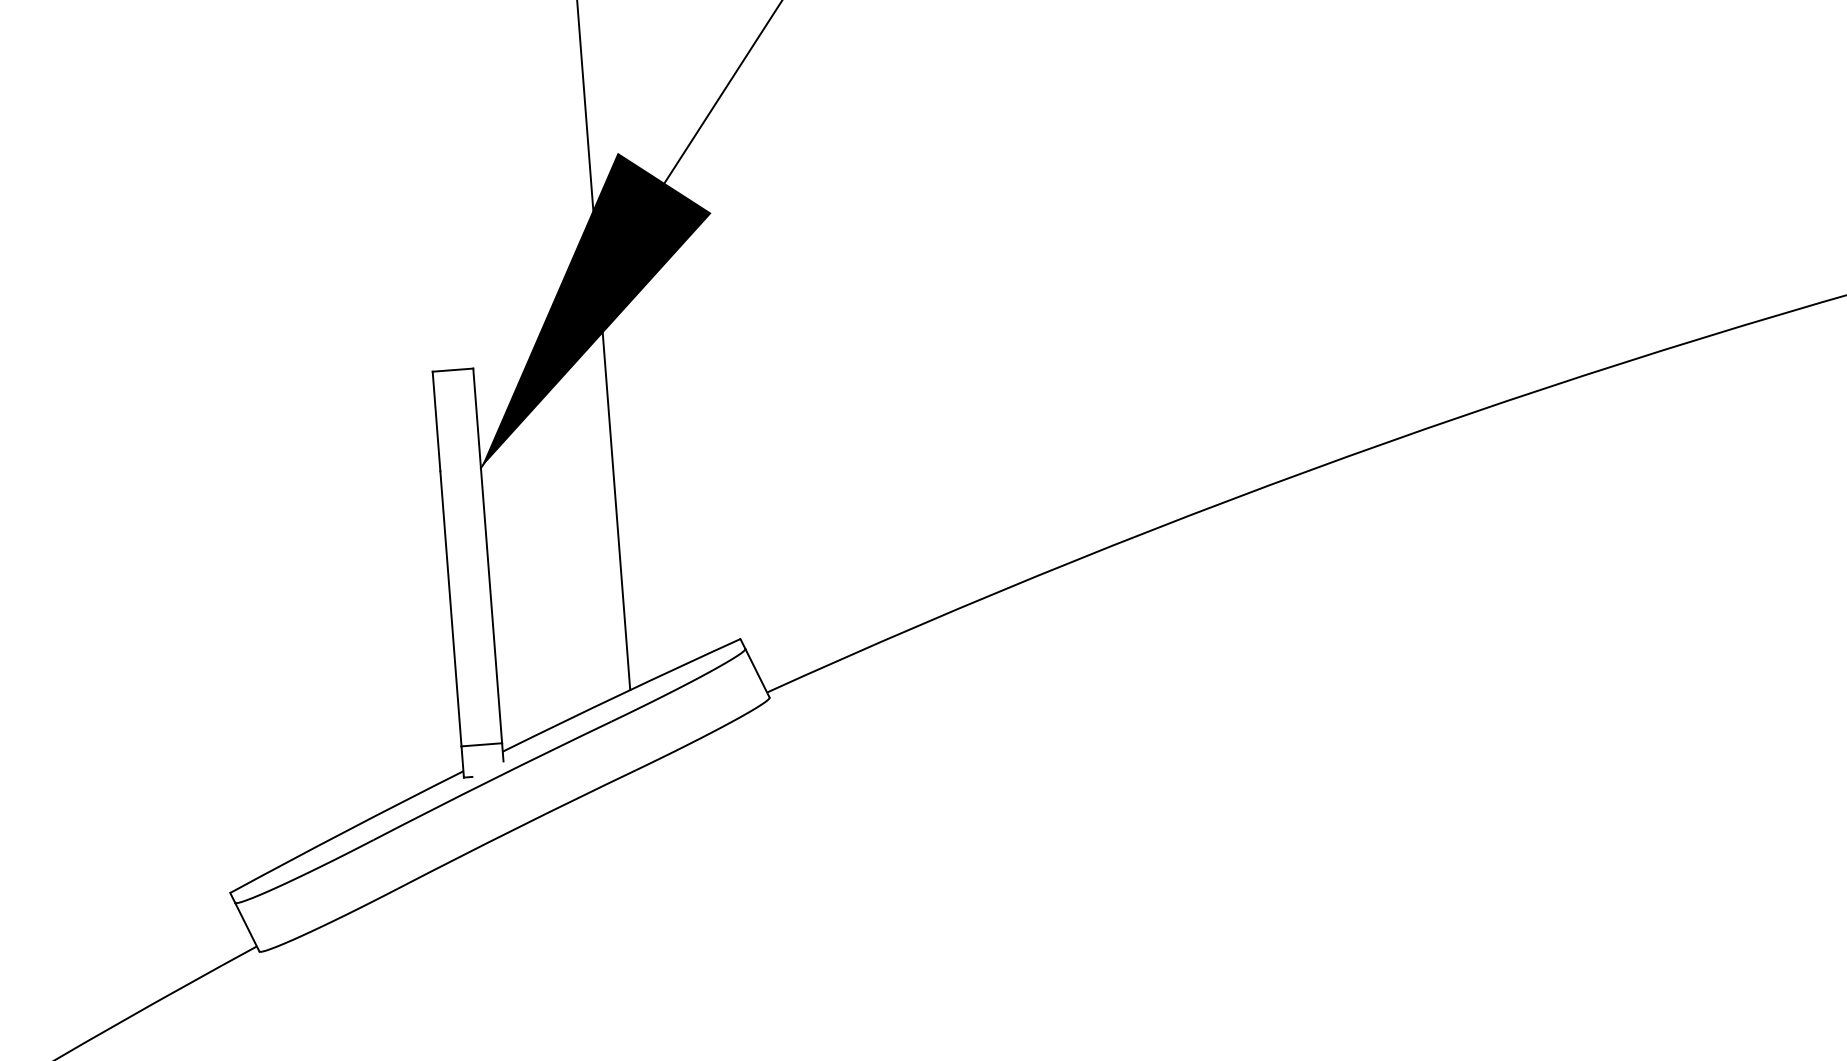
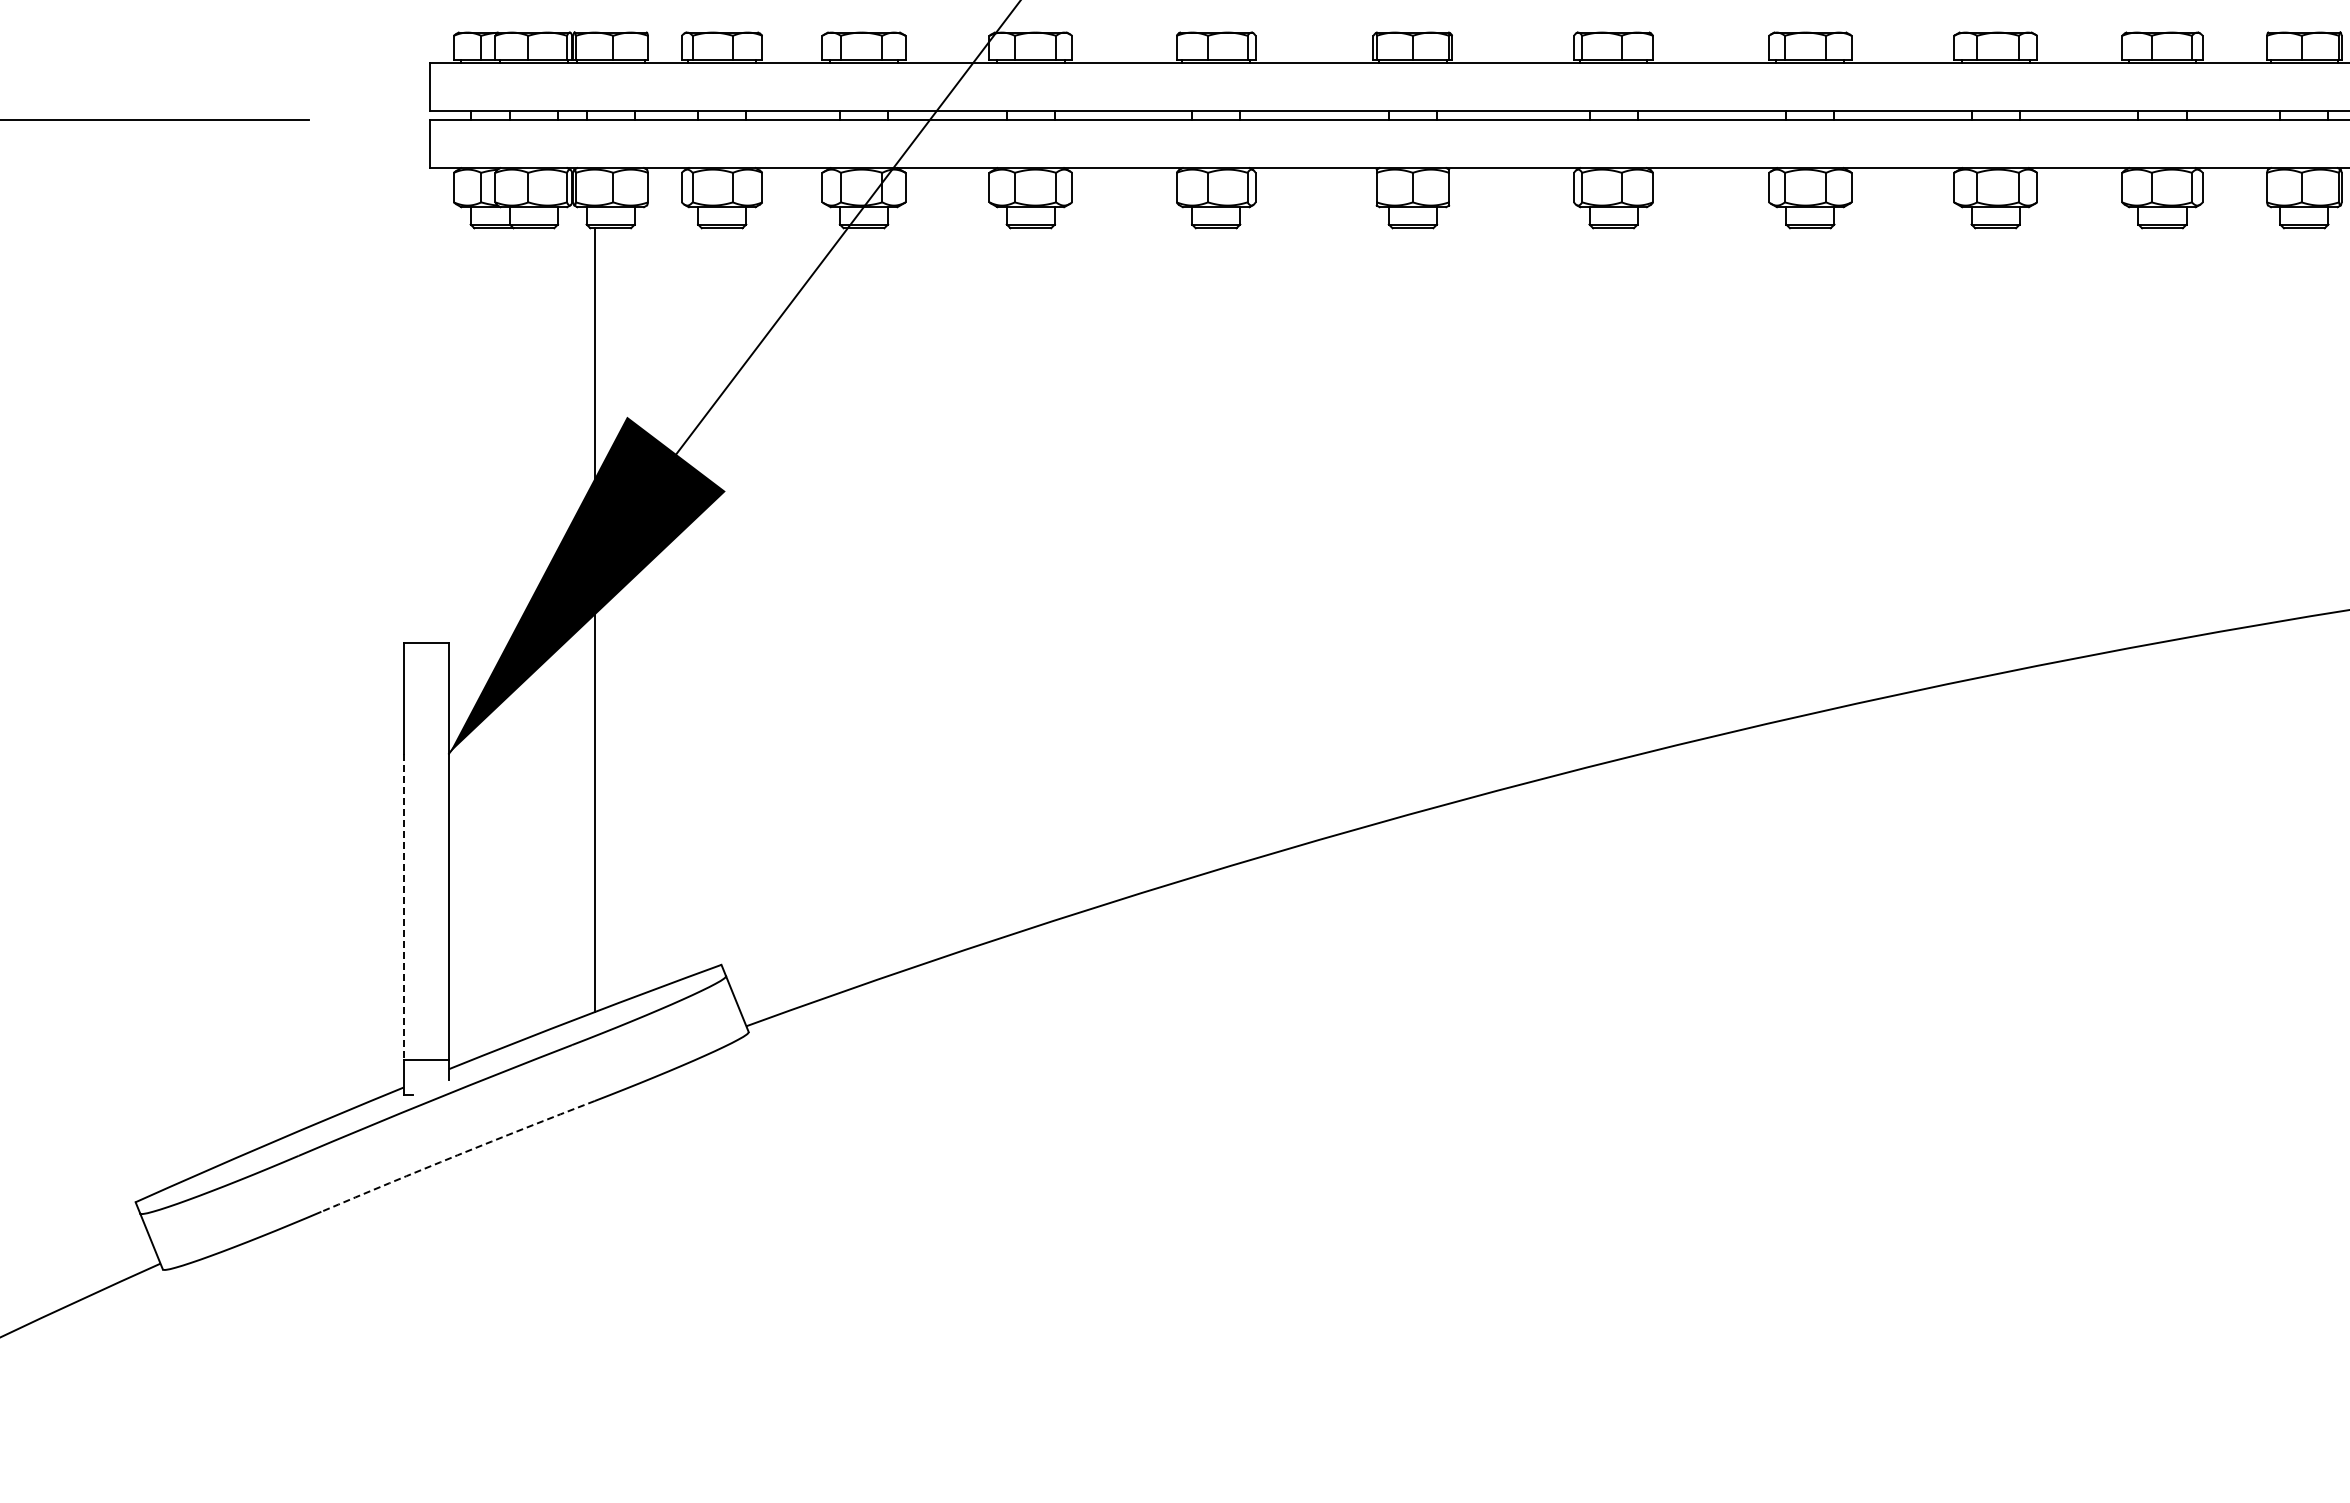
line: (450, 609) -> (403, 907), solid -> dashed
arc: (516, 828) -> (457, 1155), solid -> dashed

